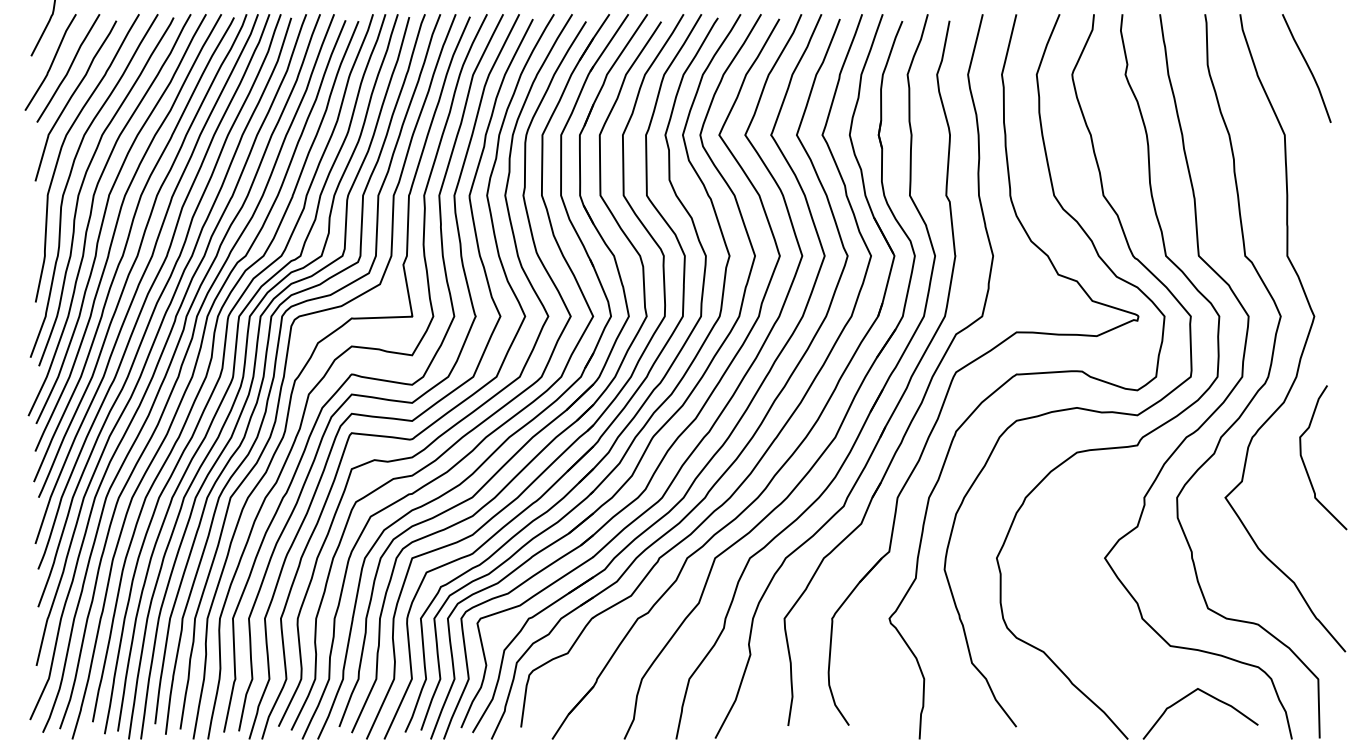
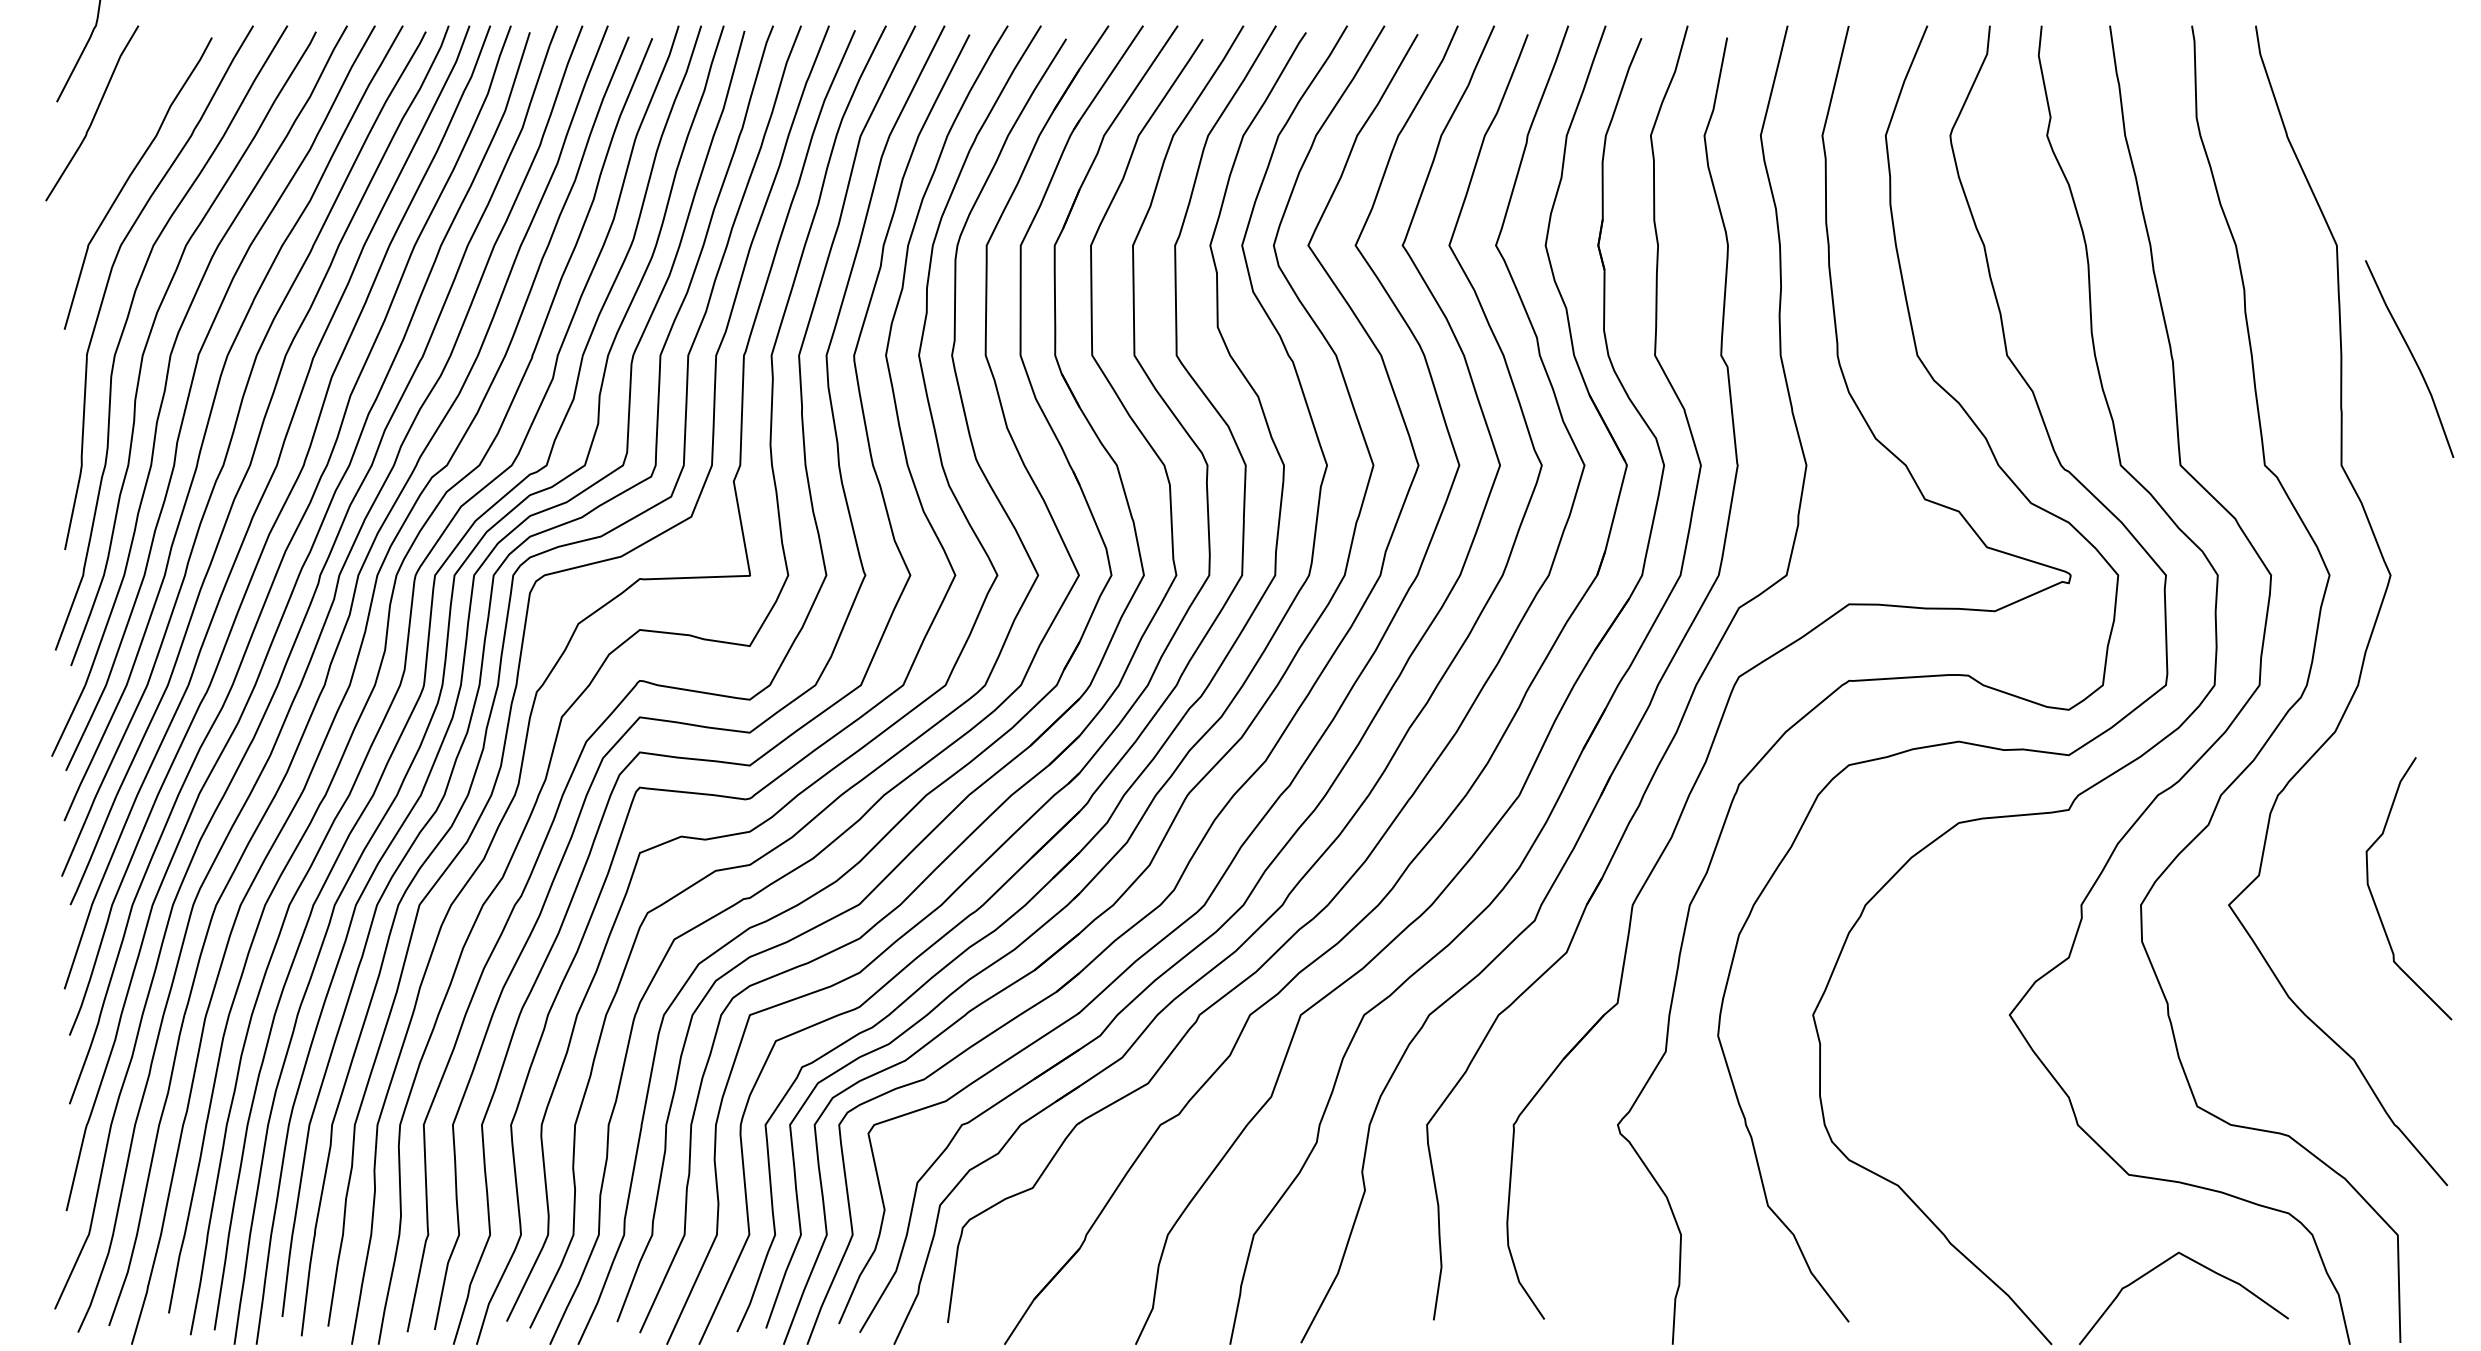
curve: (1307, 67) -> (2410, 357), moved
curve: (68, 68) -> (124, 124), removed
curve: (1305, 464) -> (2376, 901), moved

